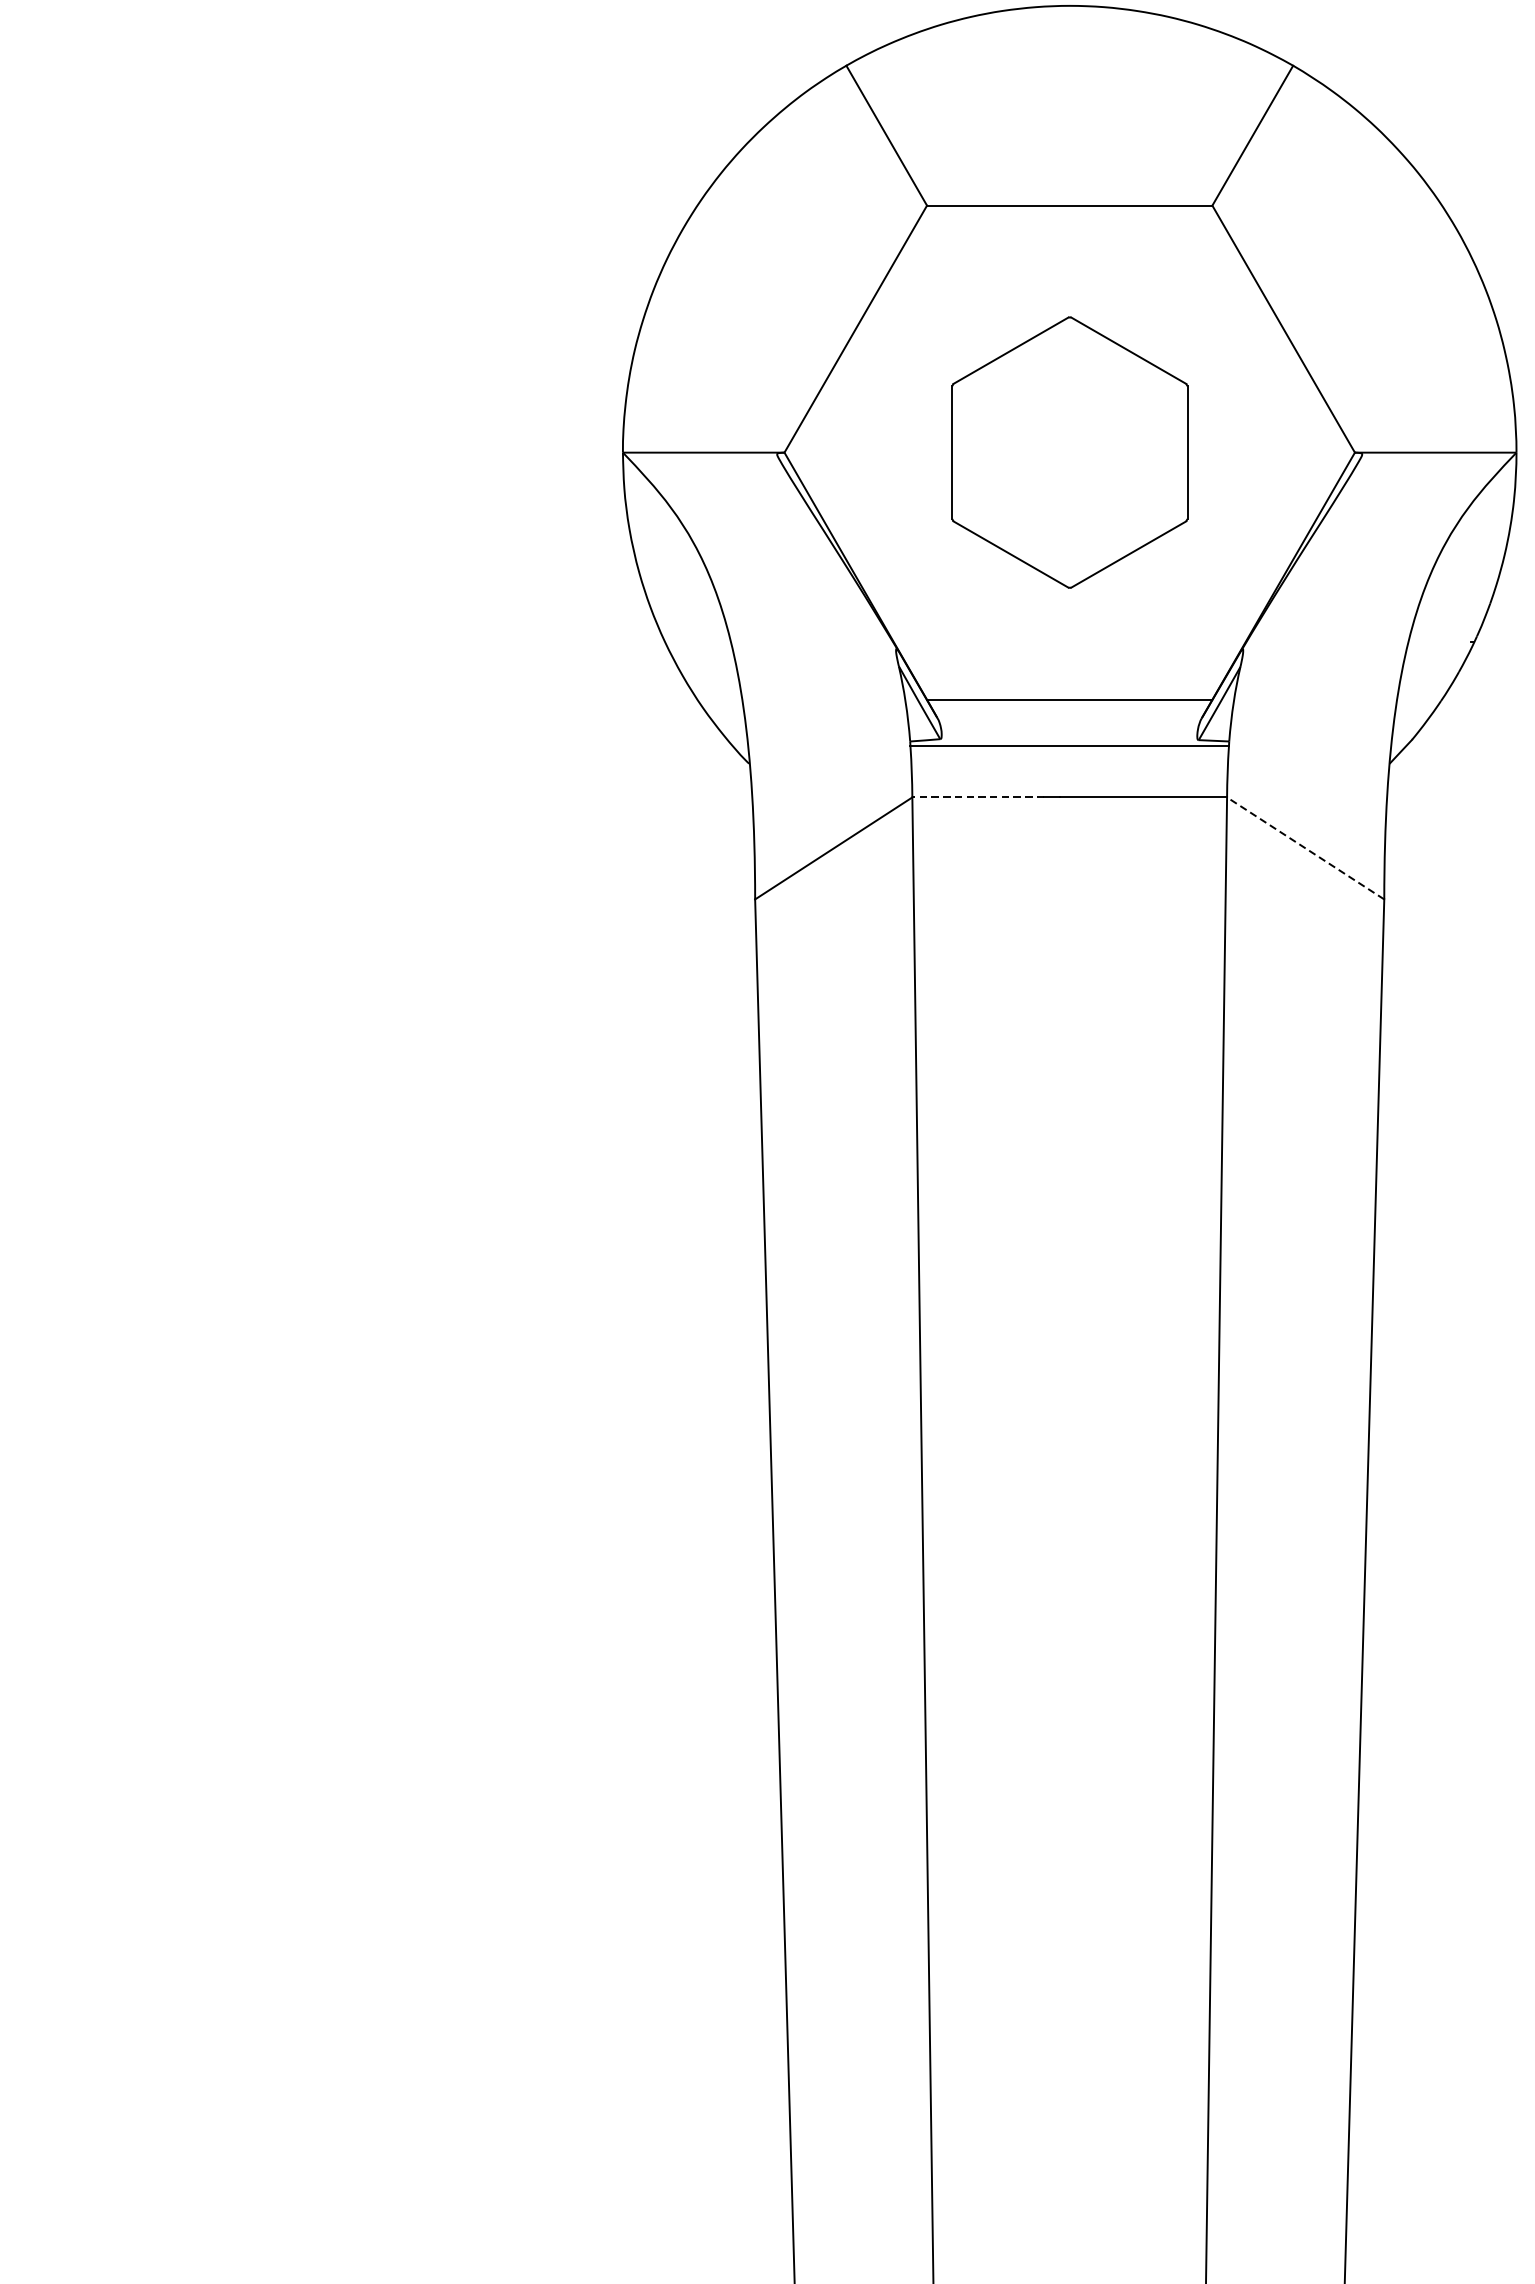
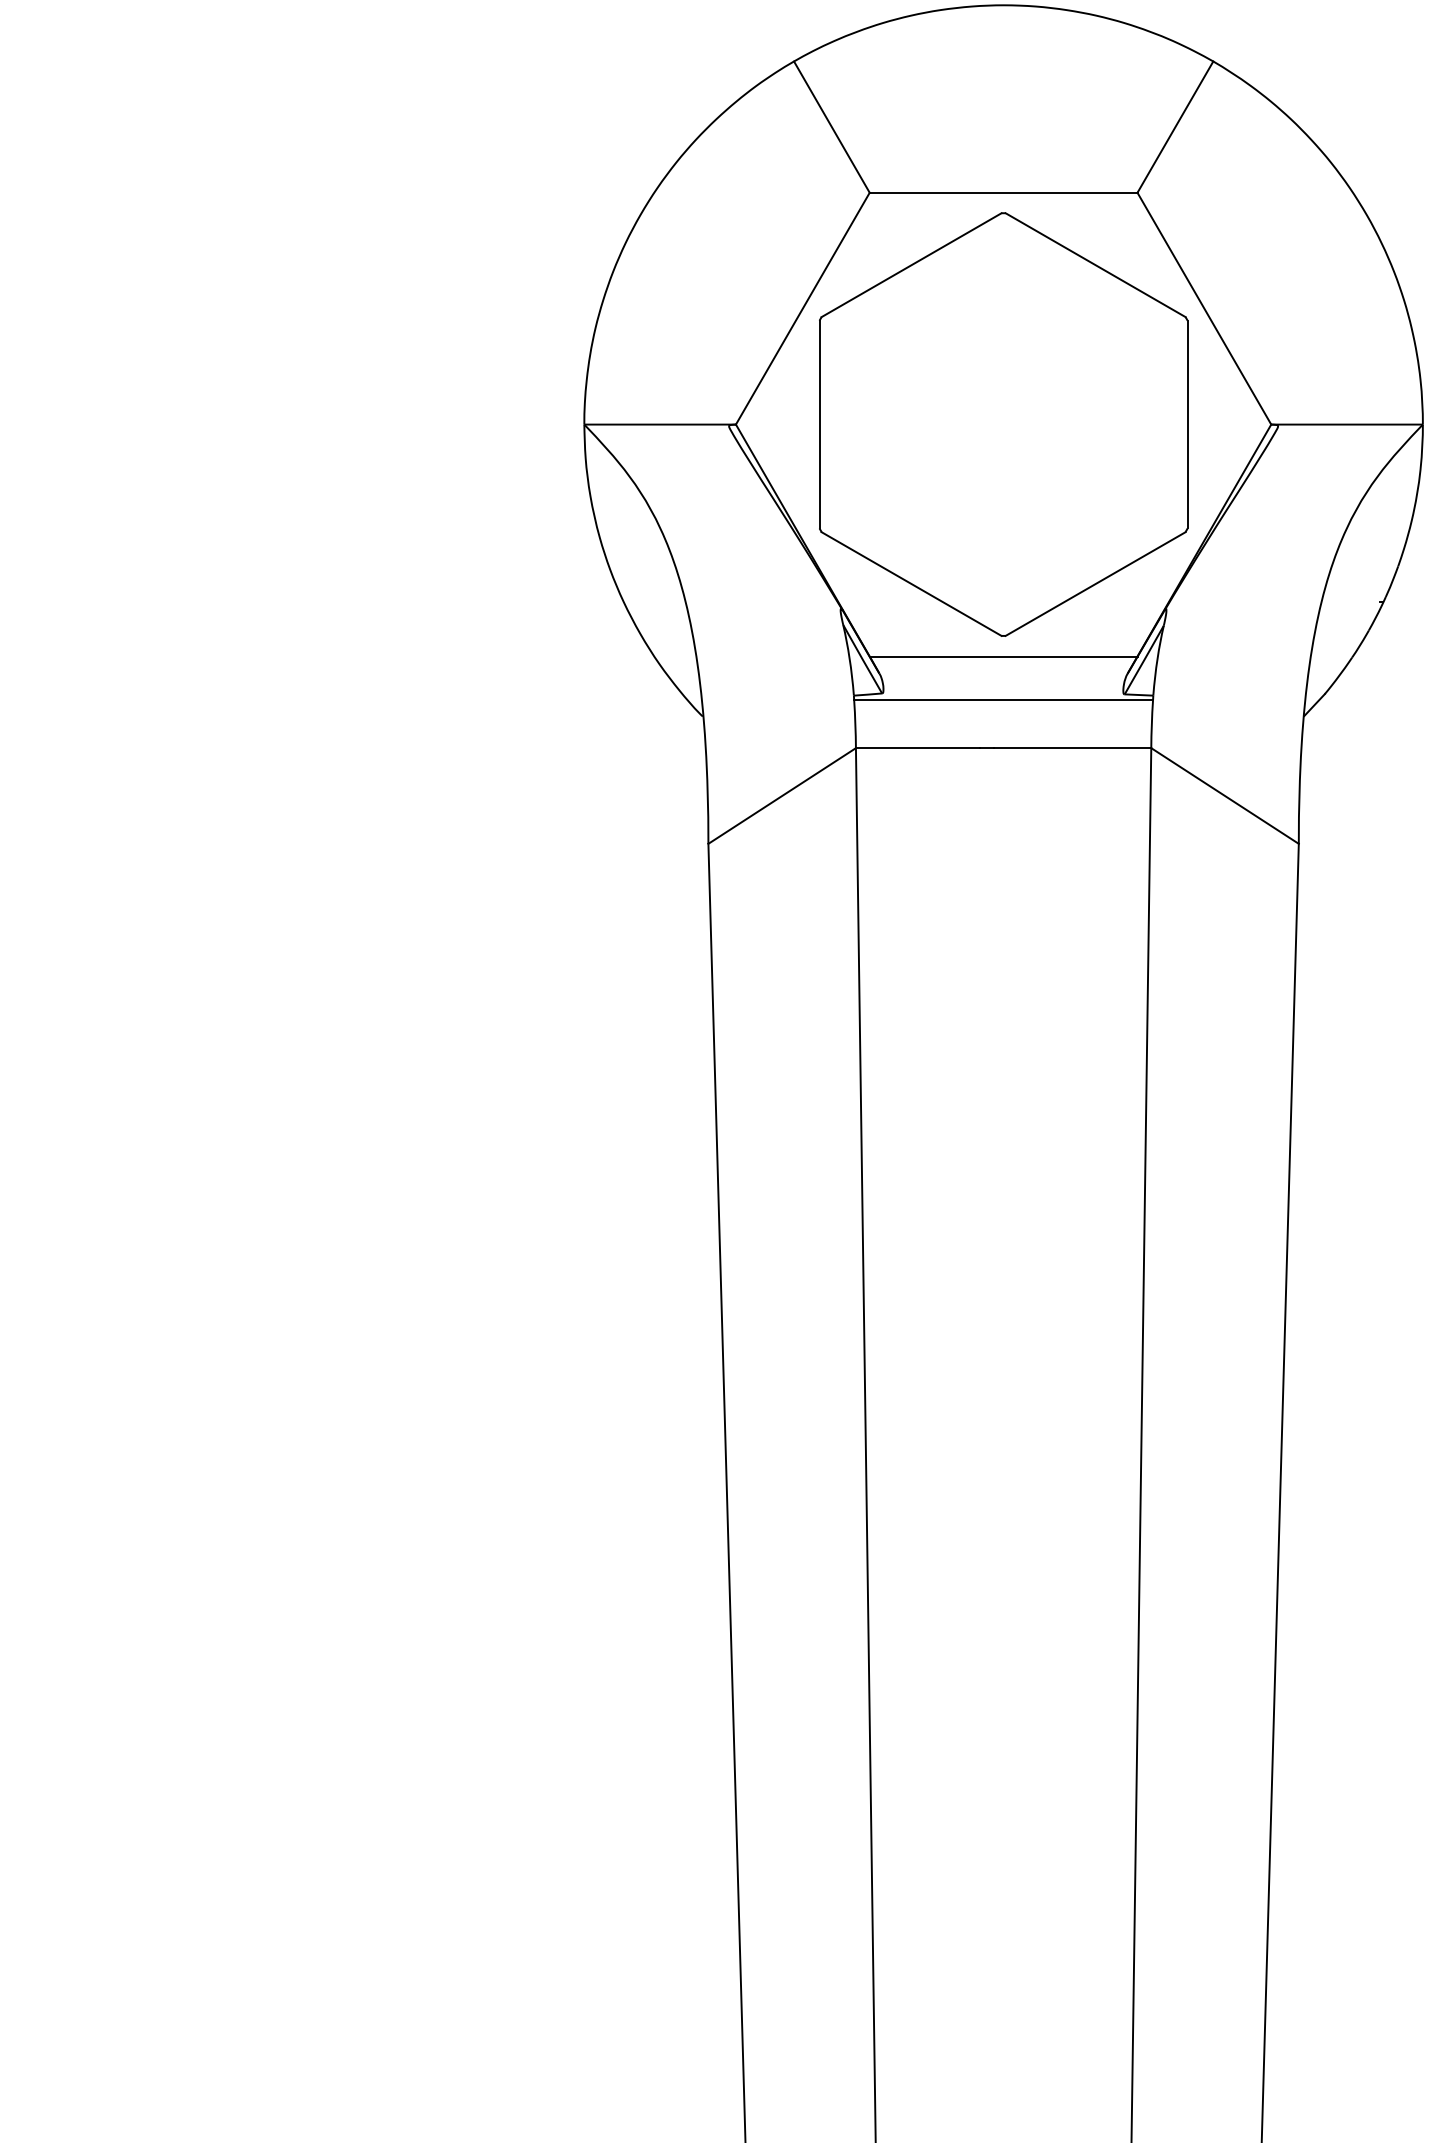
part: (1069, 452) -> (1003, 424), size x1.67
line: (977, 797) -> (917, 748), dashed -> solid
line: (1306, 848) -> (1225, 796), dashed -> solid

